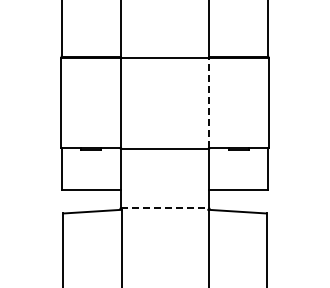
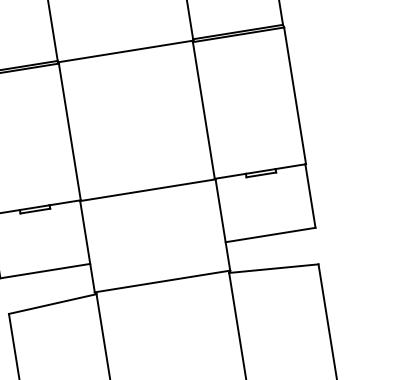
line: (208, 103) -> (203, 110), dashed -> solid
line: (165, 208) -> (163, 281), dashed -> solid

